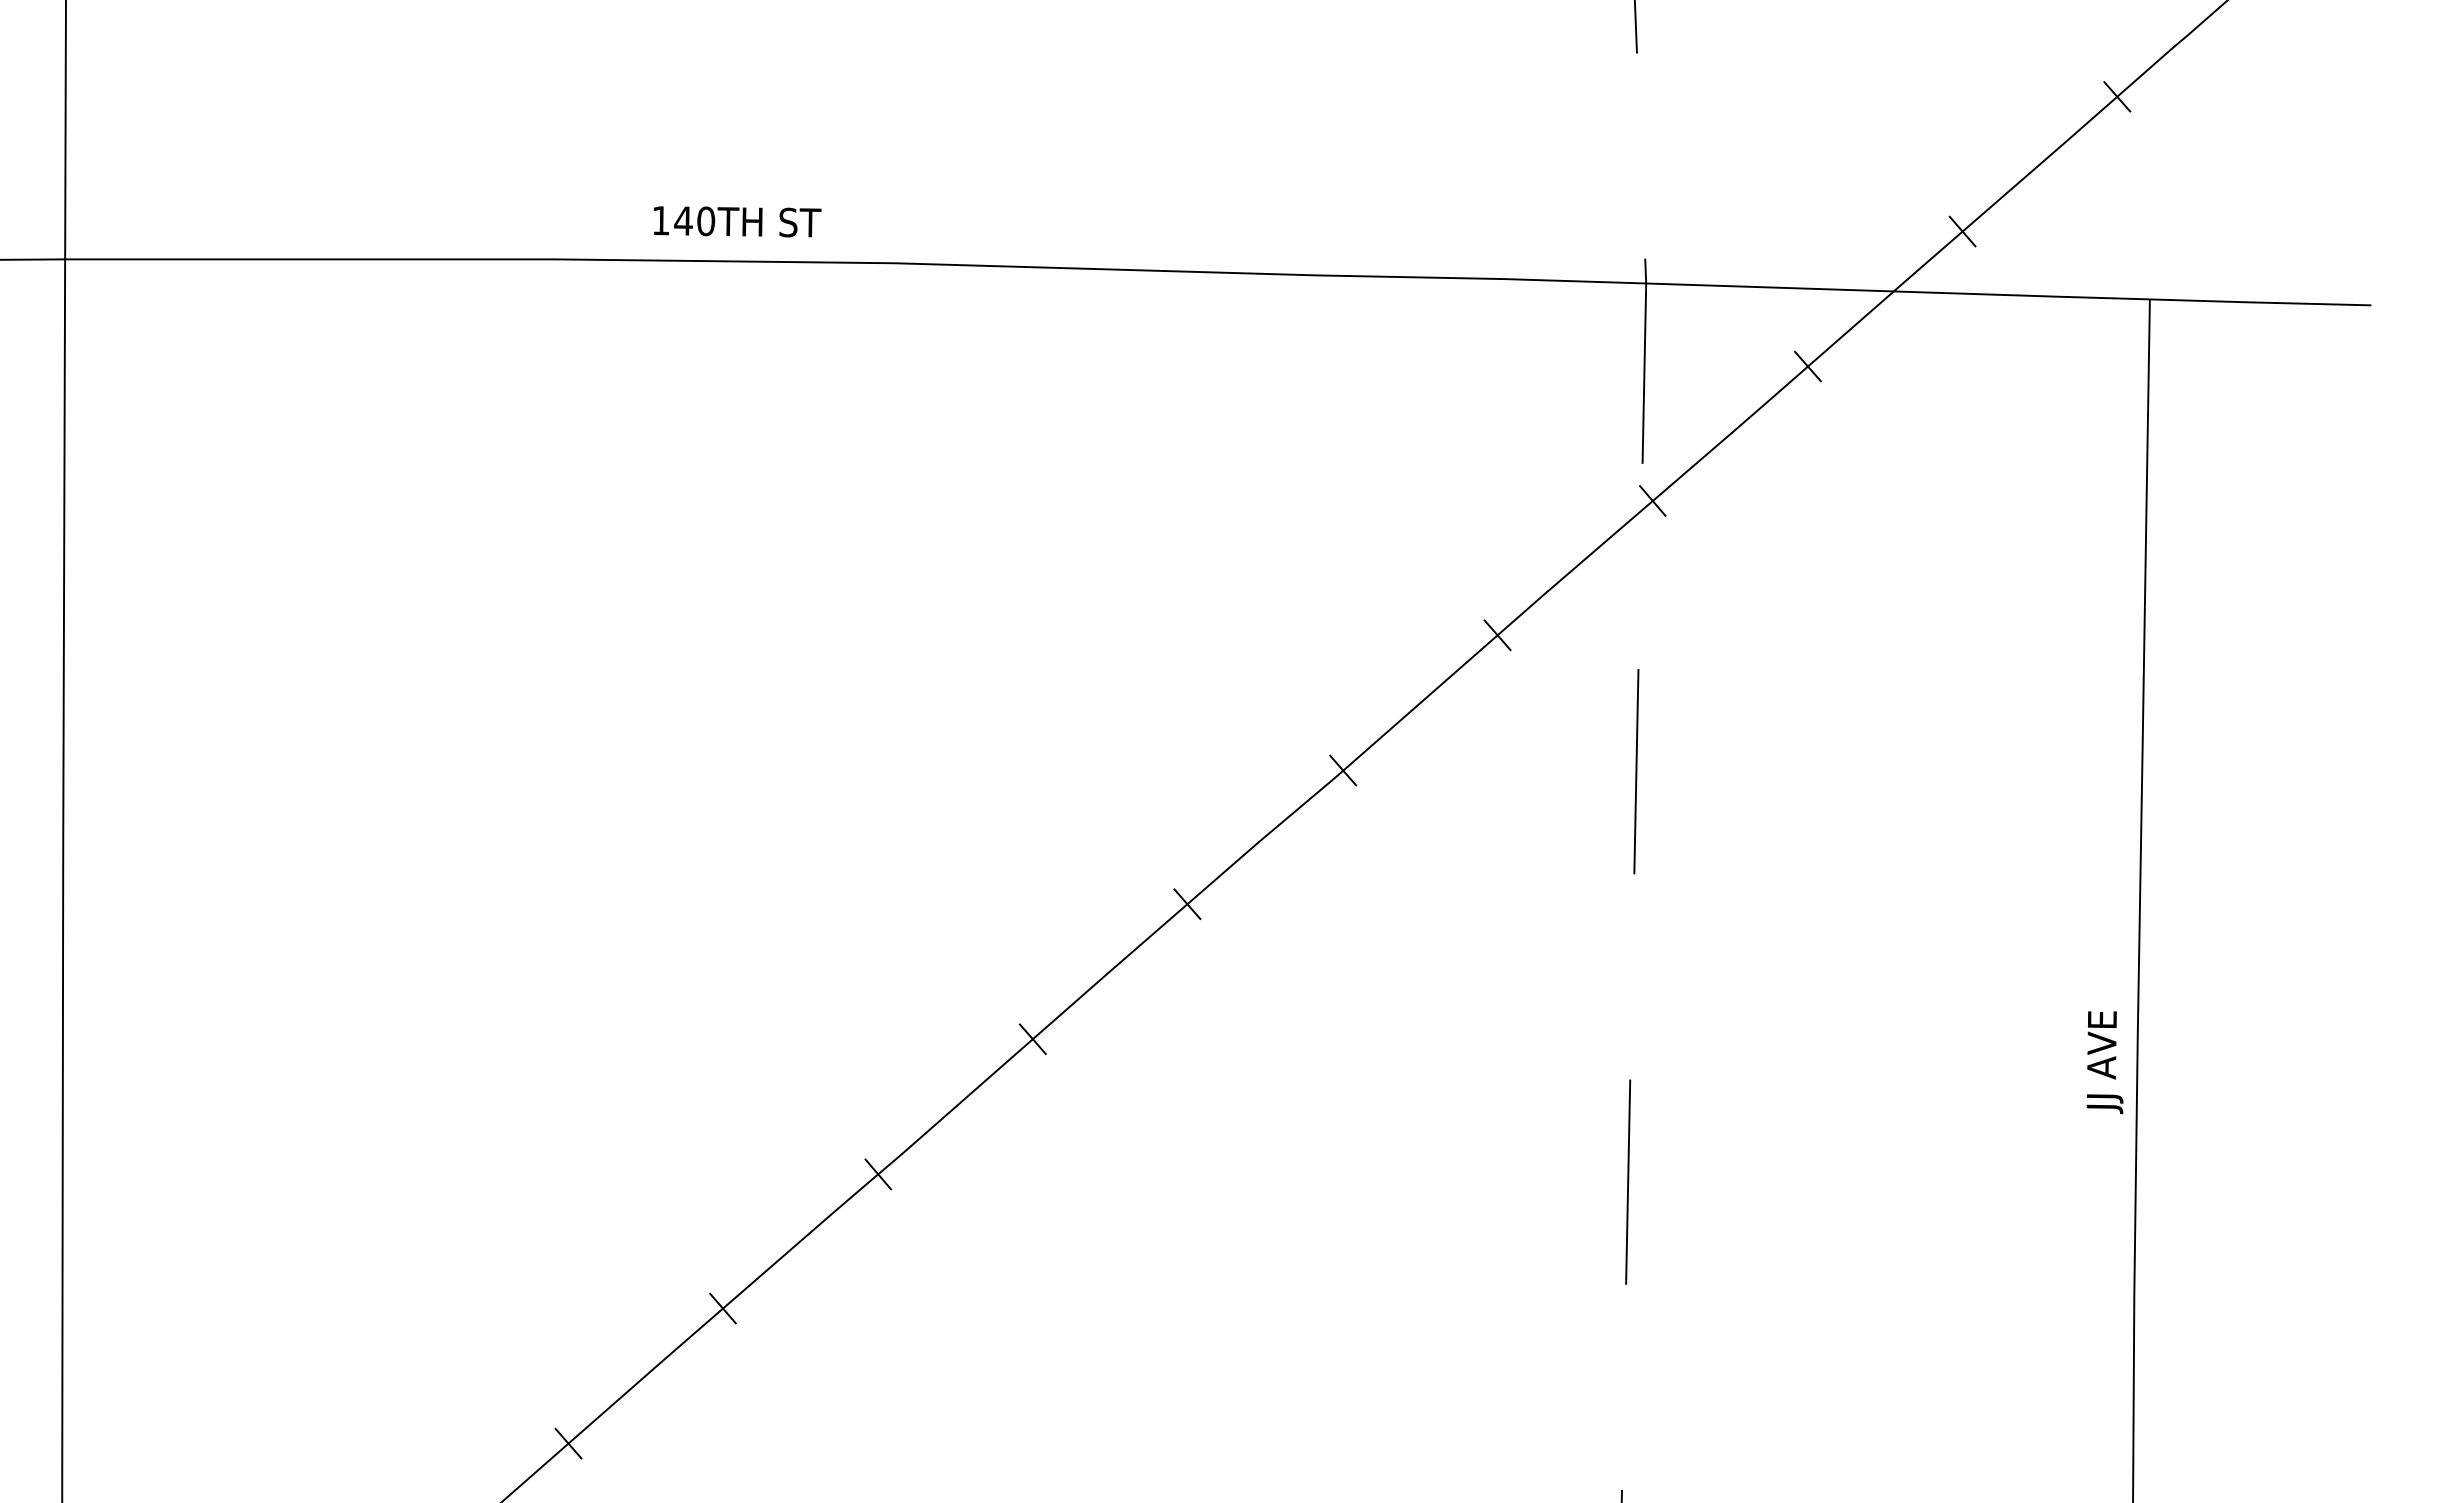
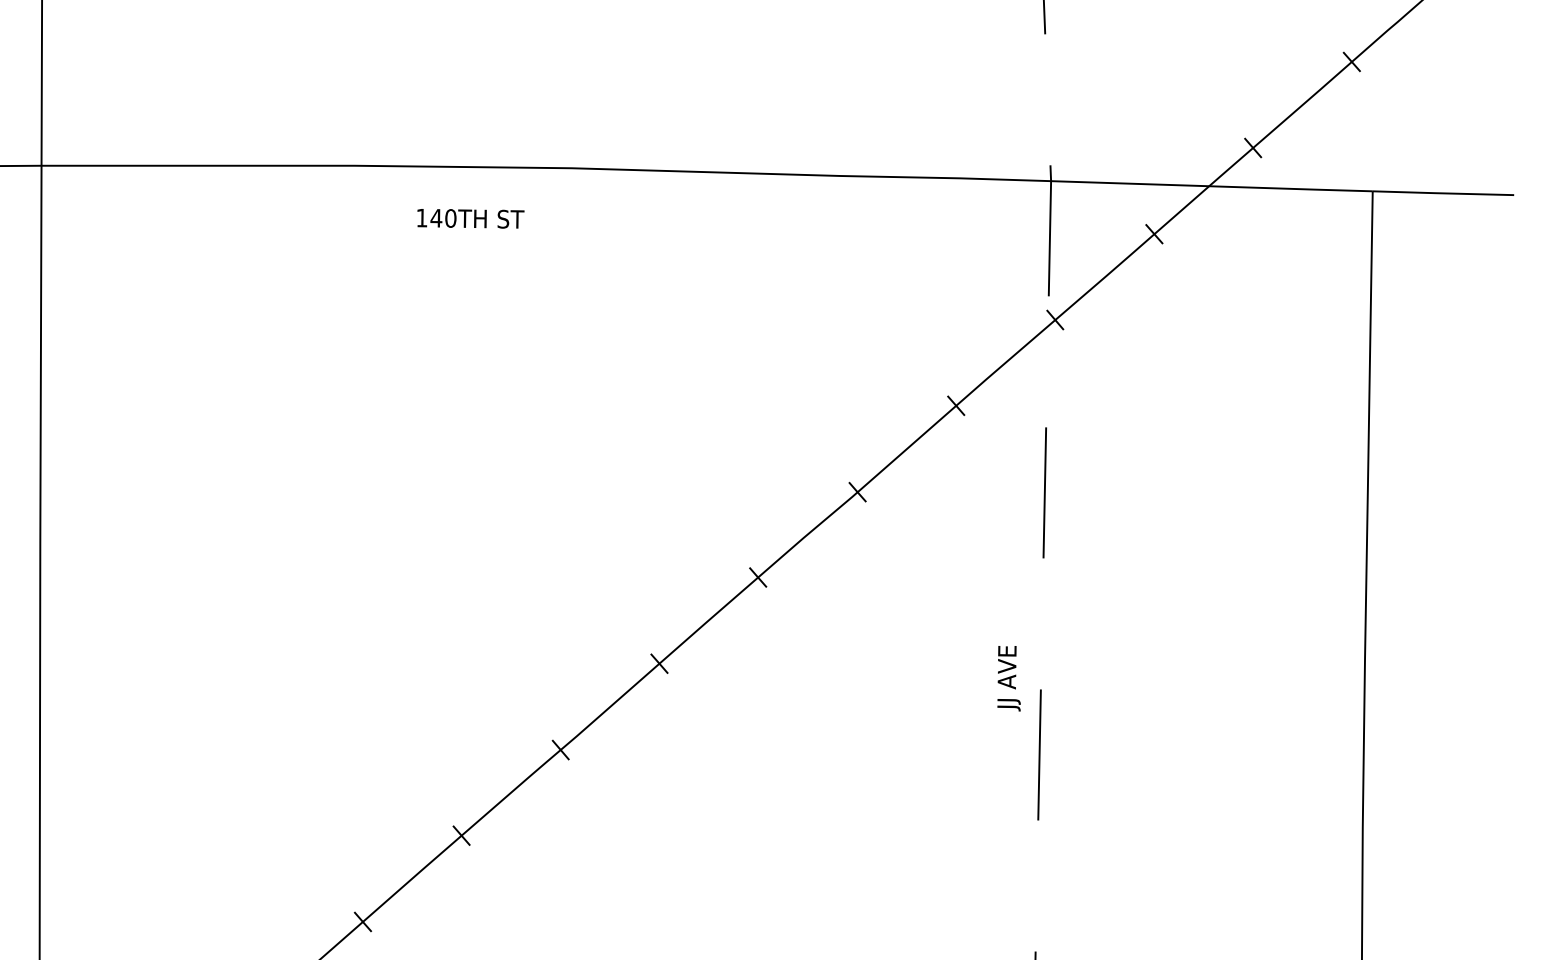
text: (736, 221) -> (470, 218), moved
text: (2104, 1062) -> (1008, 678), moved

